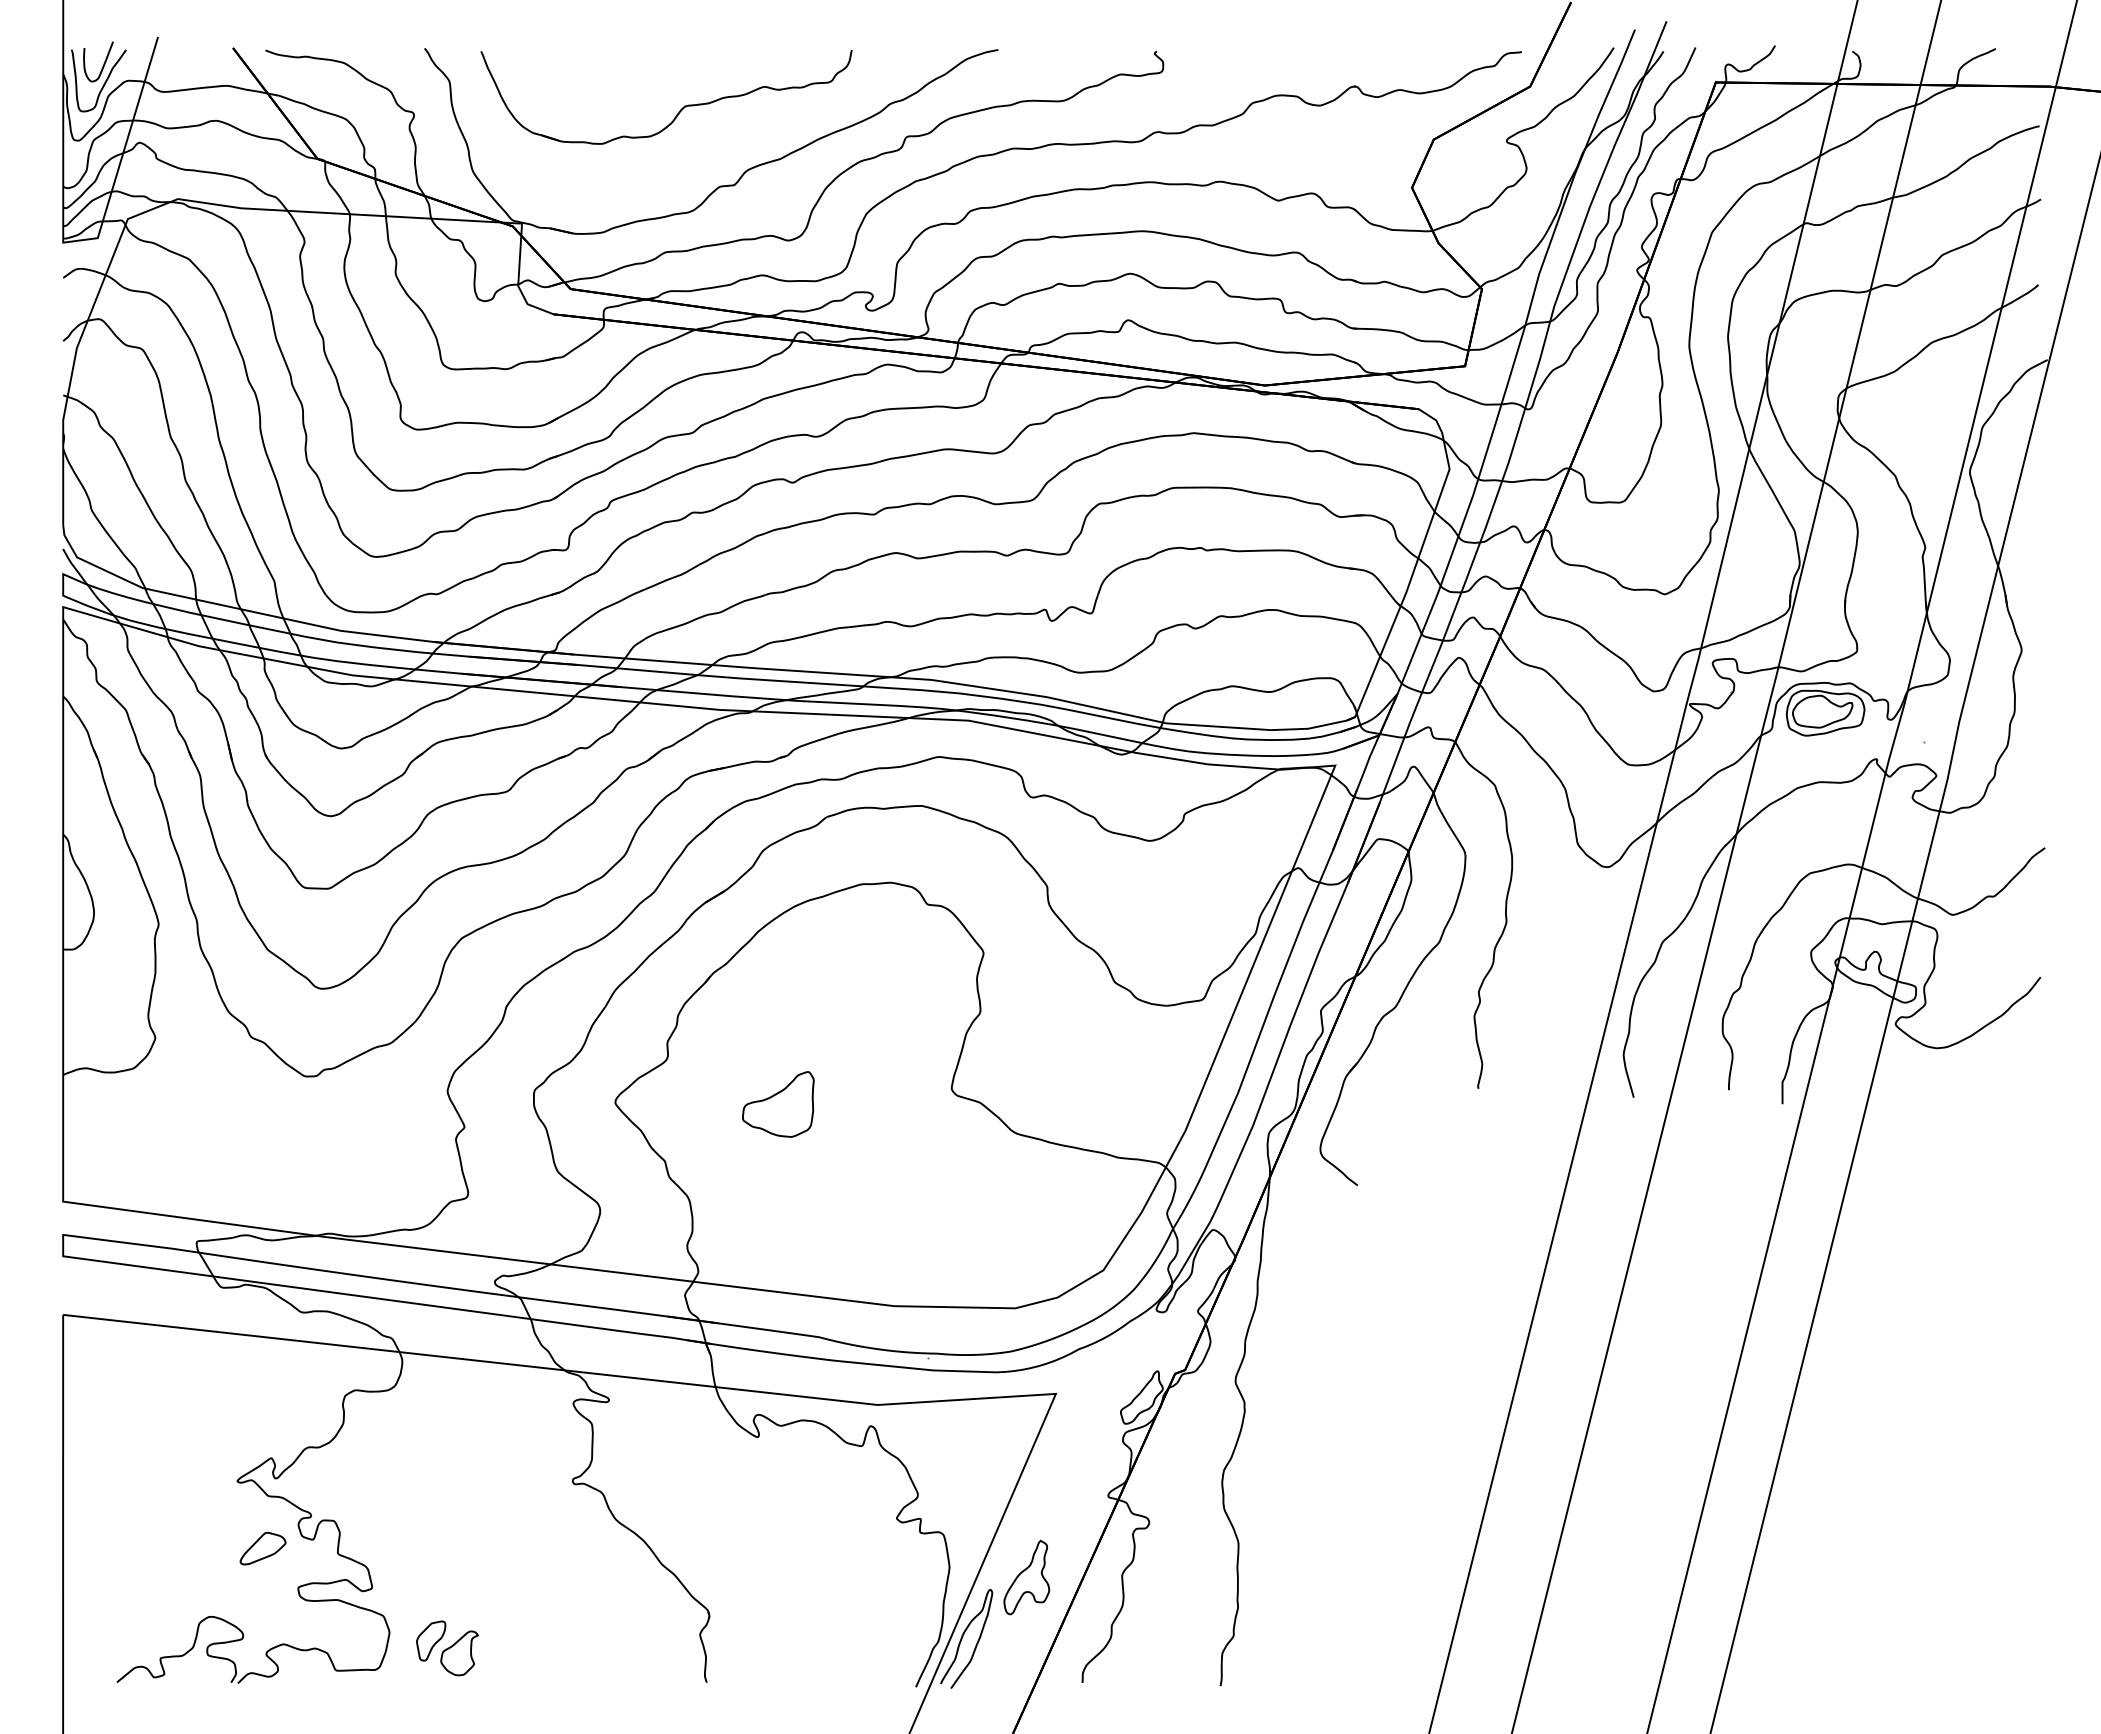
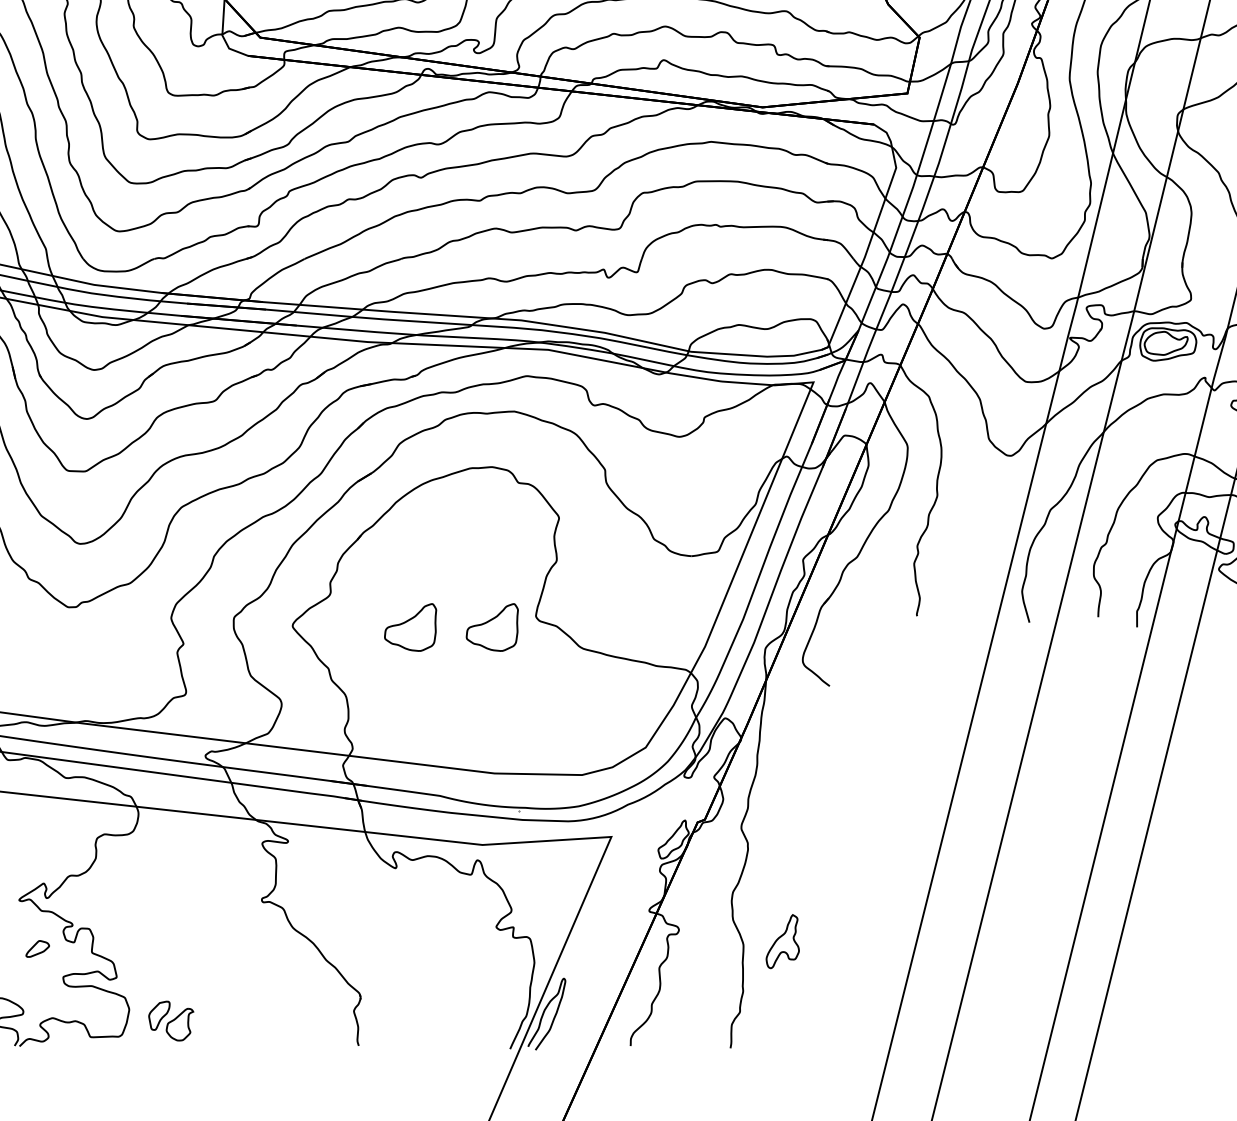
part: (891, 1104) -> (492, 627), added
part: (262, 1548) -> (37, 948), size x0.7
part: (1026, 1577) -> (782, 941), moved

